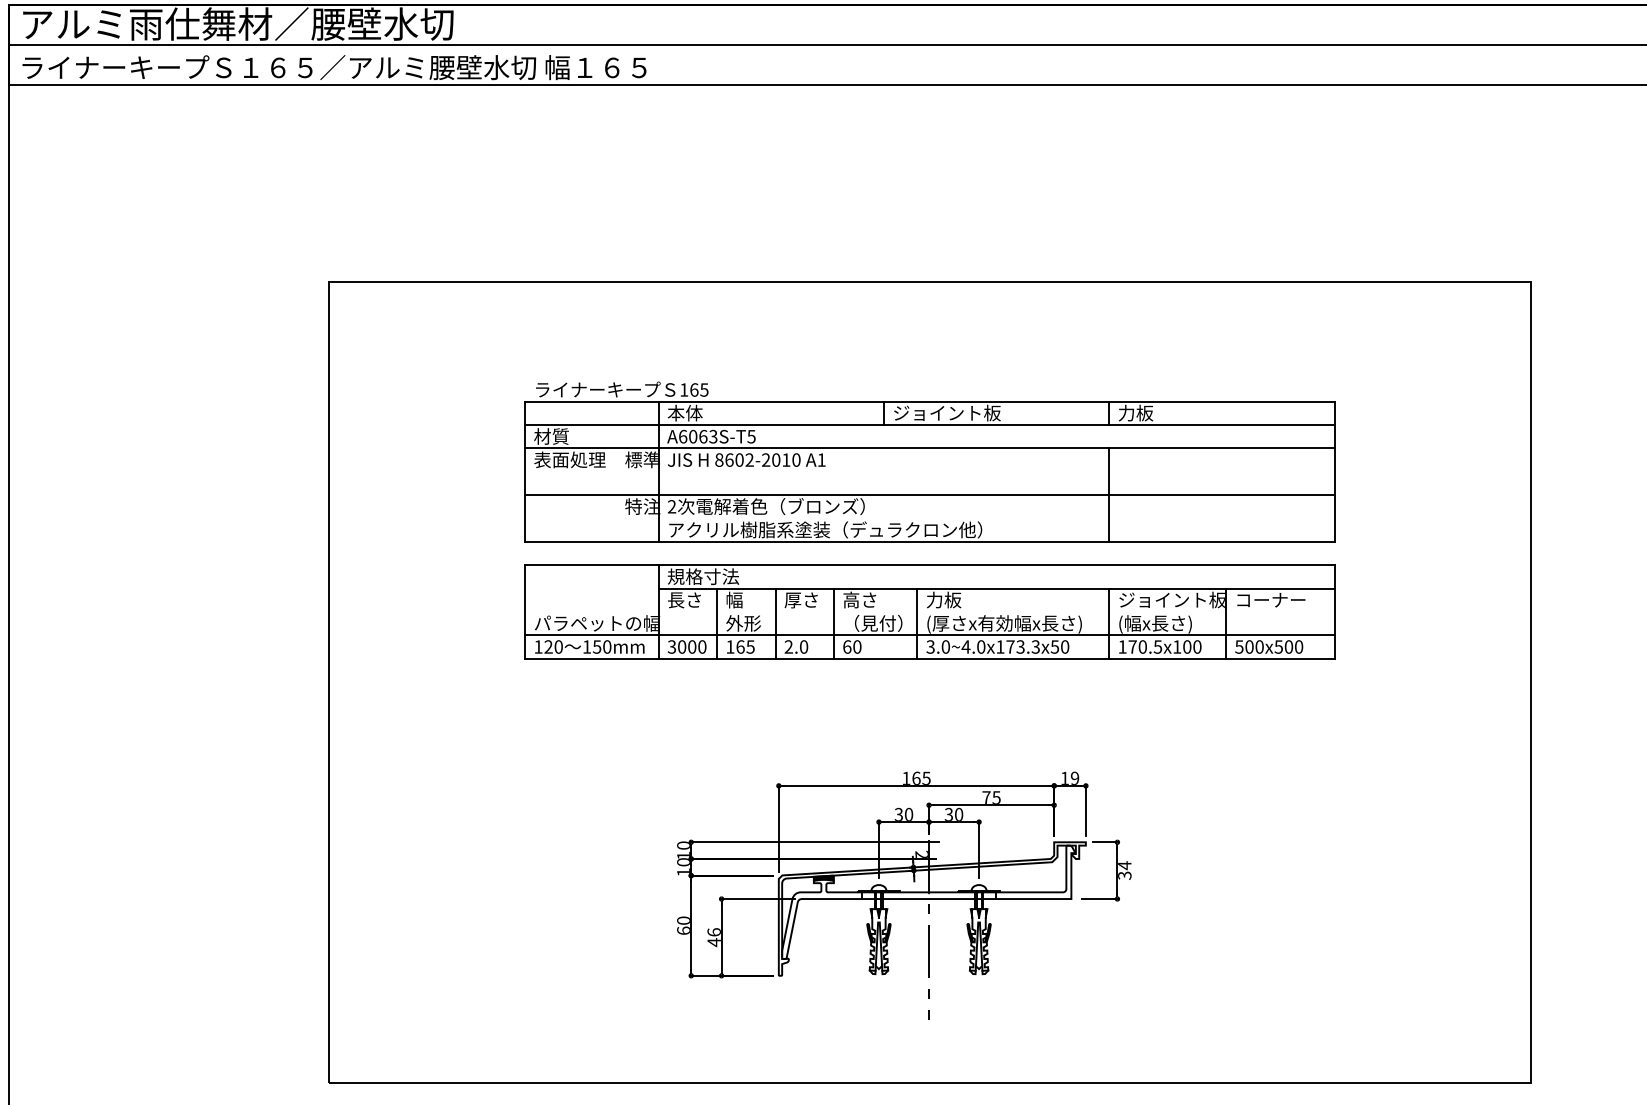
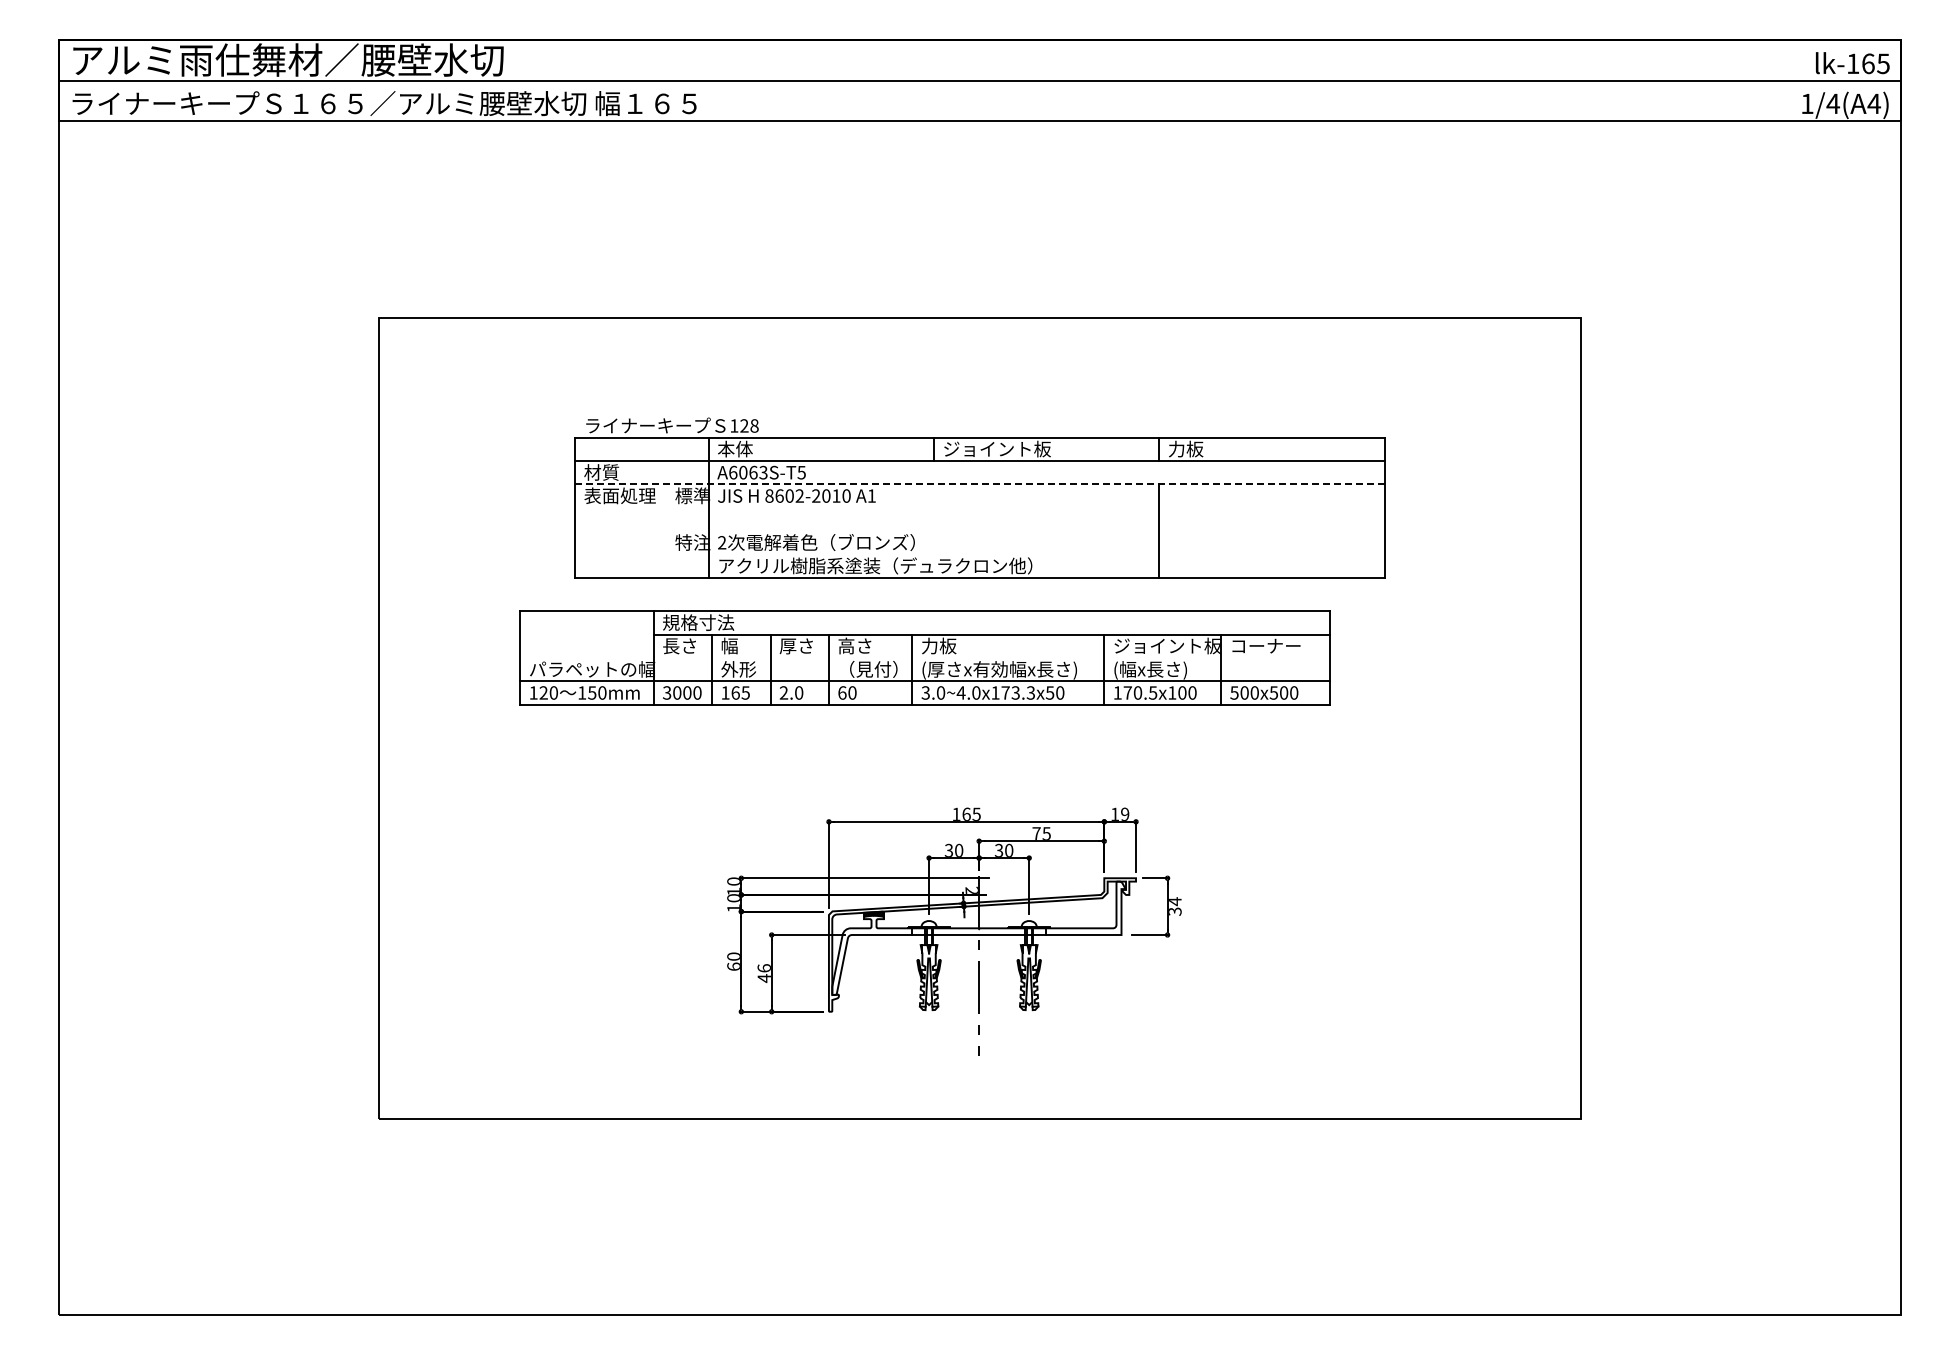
text: (699, 389) -> (749, 425), 165 -> 128
line: (930, 448) -> (980, 484), solid -> dashed
line: (929, 495) -> (979, 531), removed
part: (929, 611) -> (924, 657), moved

